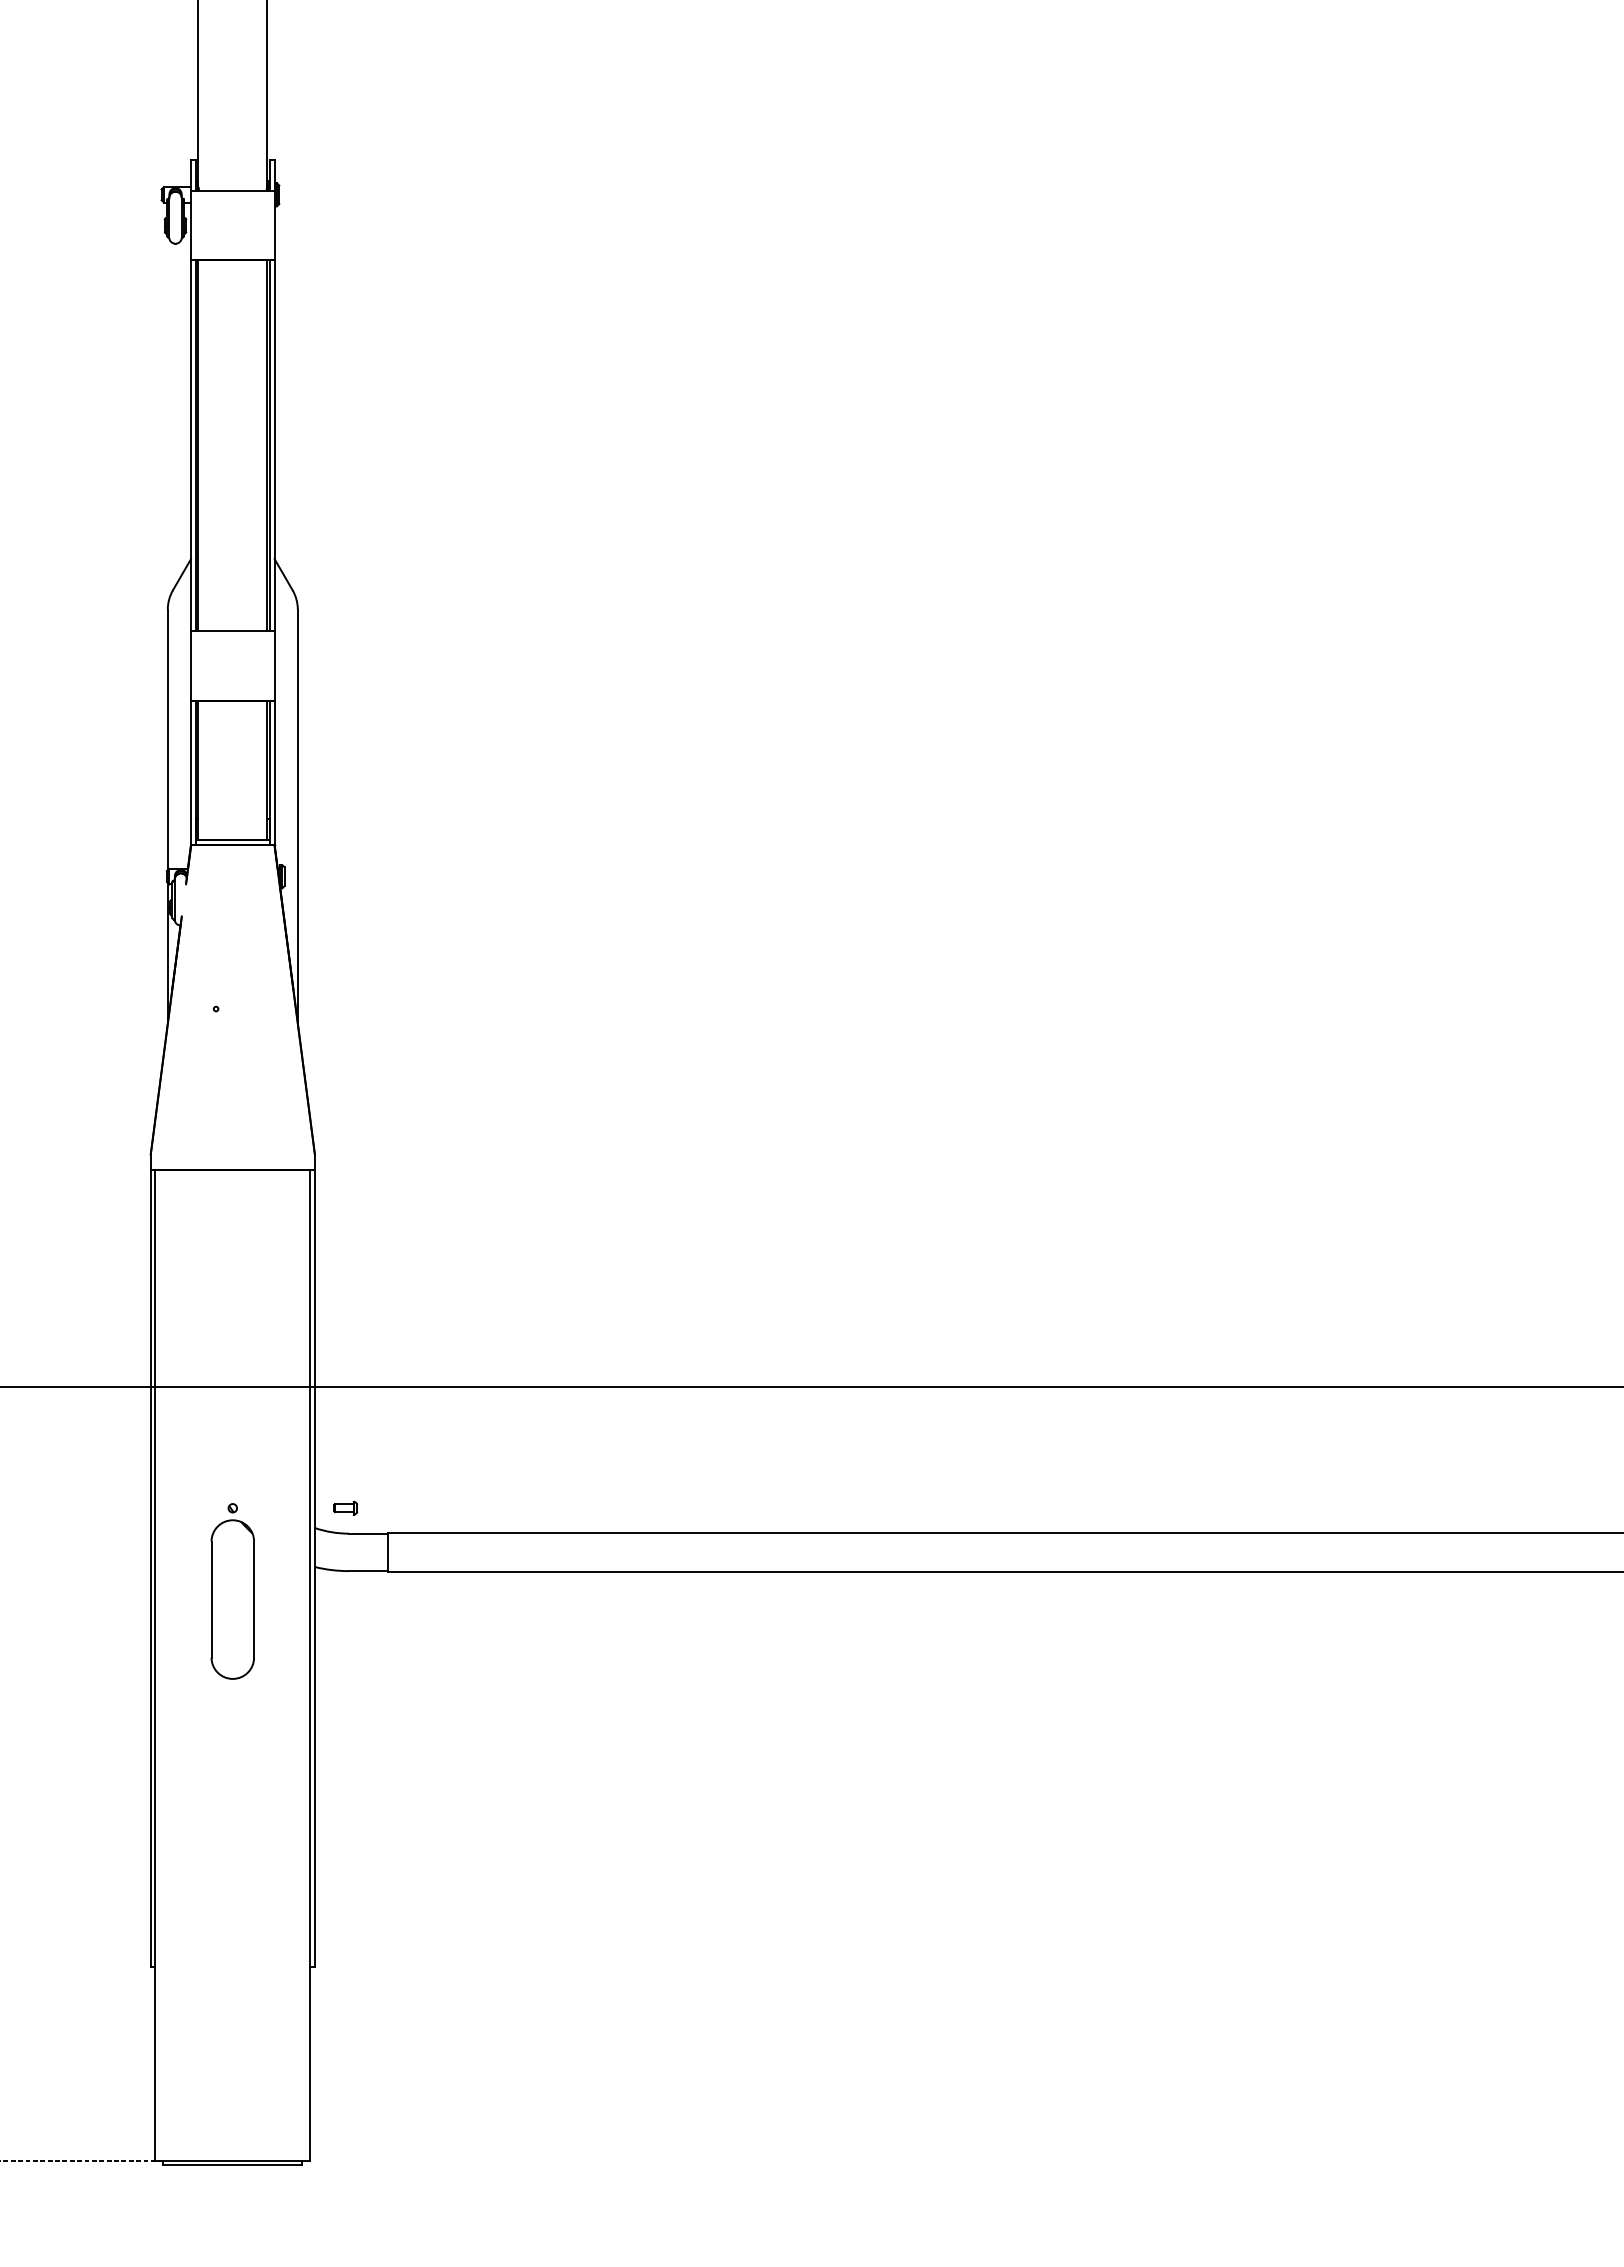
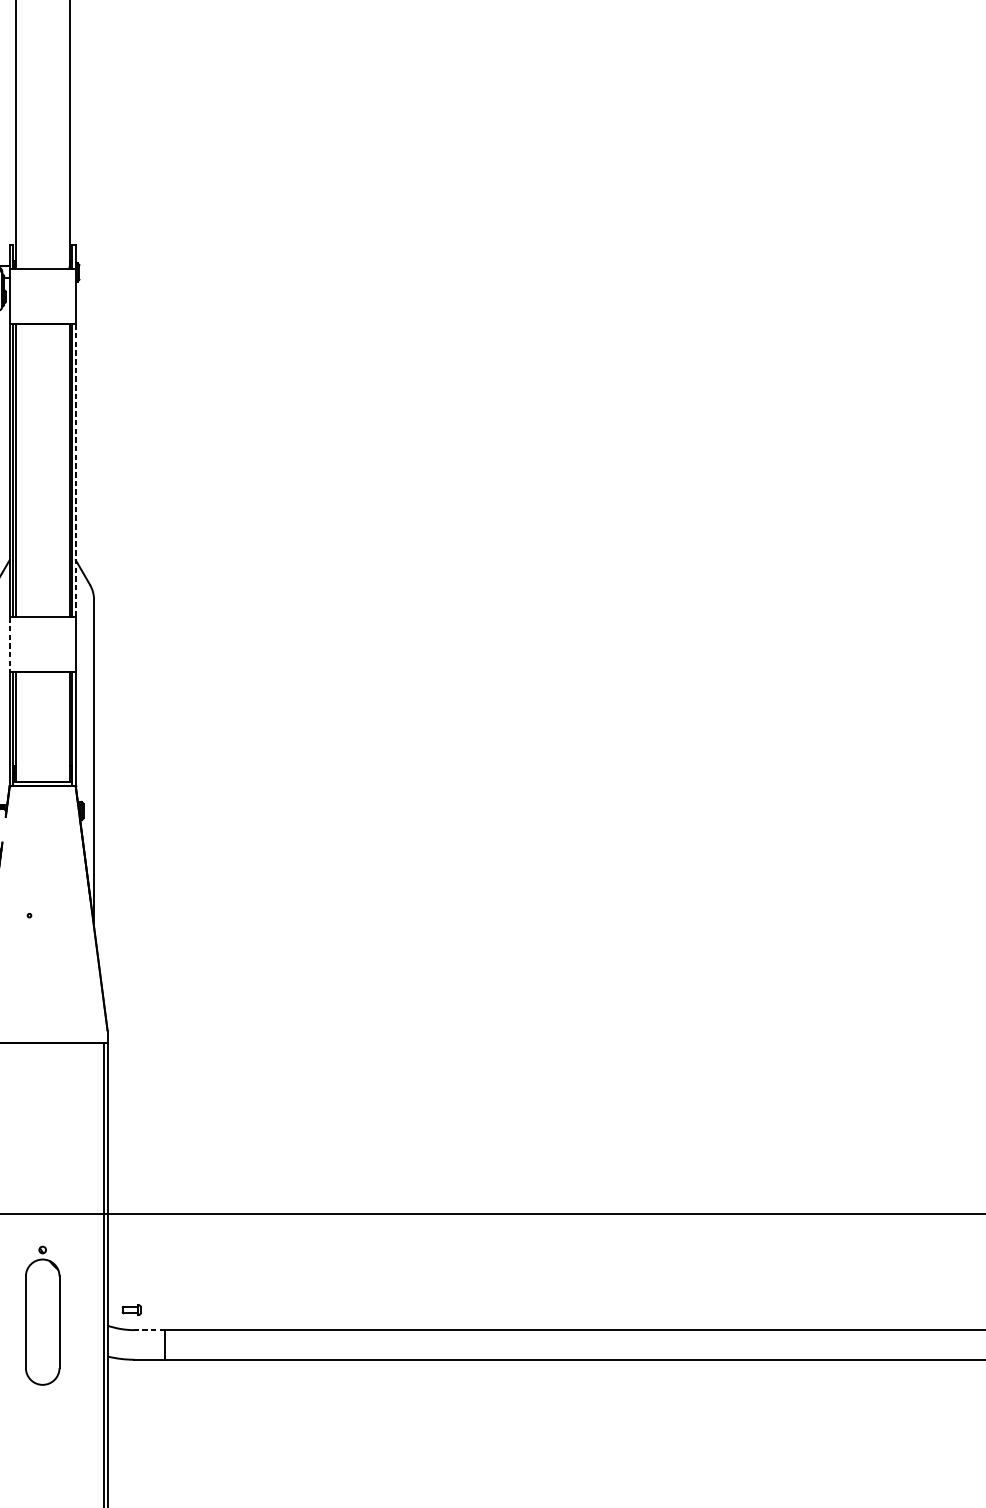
line: (274, 446) -> (75, 471), solid -> dashed
line: (191, 665) -> (10, 644), solid -> dashed
line: (367, 1533) -> (149, 1330), solid -> dashed
part: (232, 1591) -> (42, 1315), moved

